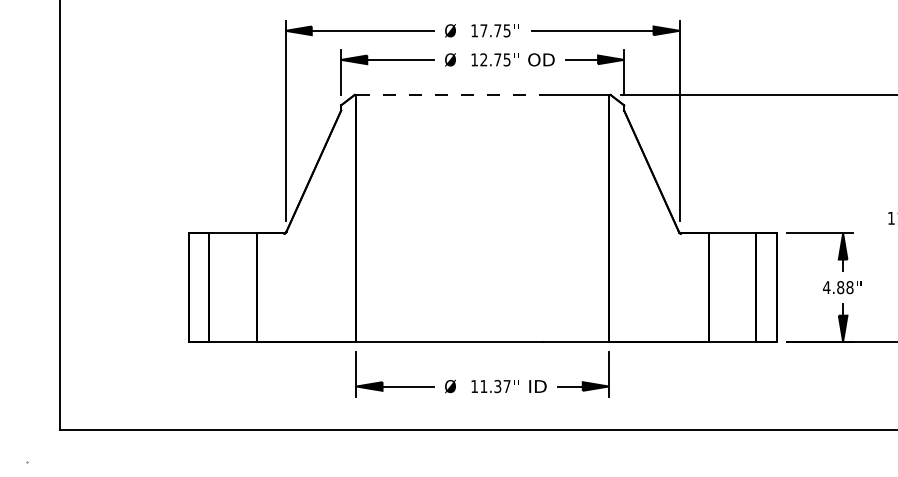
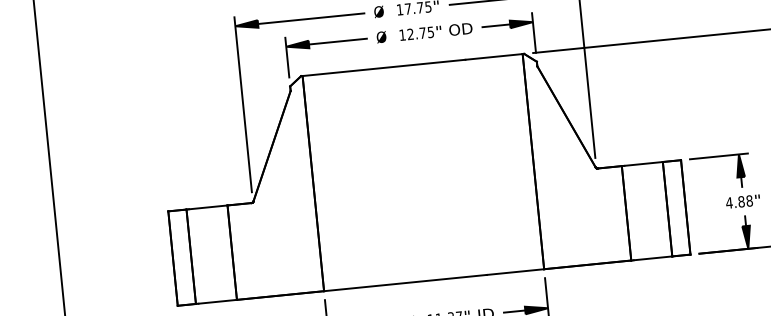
line: (450, 94) -> (384, 67), dashed -> solid

